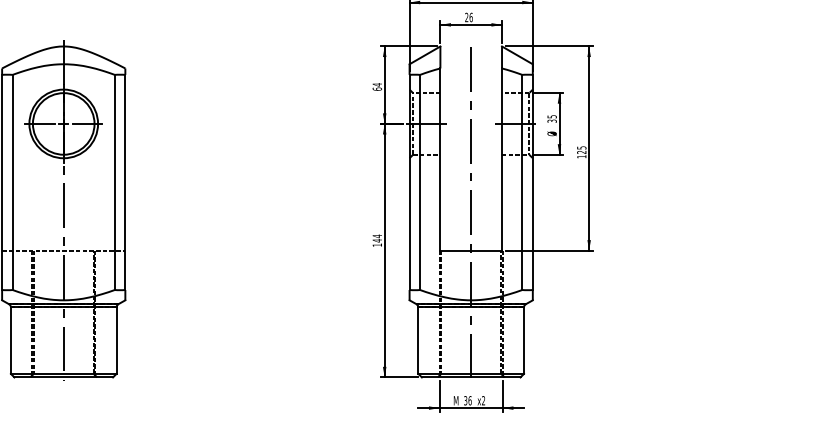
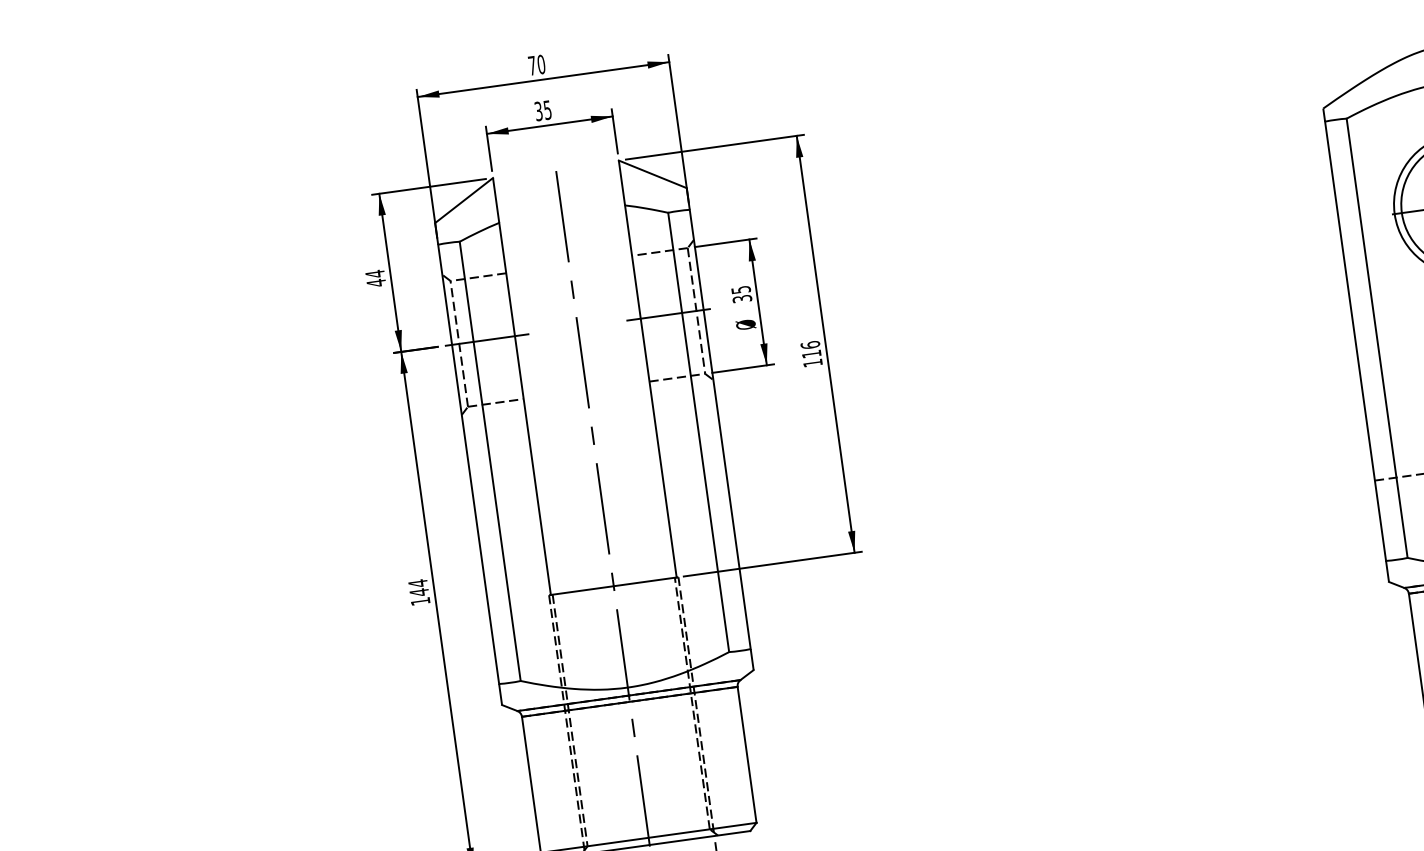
text: (468, 17) -> (542, 110), 26 -> 35
text: (377, 88) -> (376, 281), 64 -> 44
text: (581, 149) -> (810, 348), 125 -> 116

